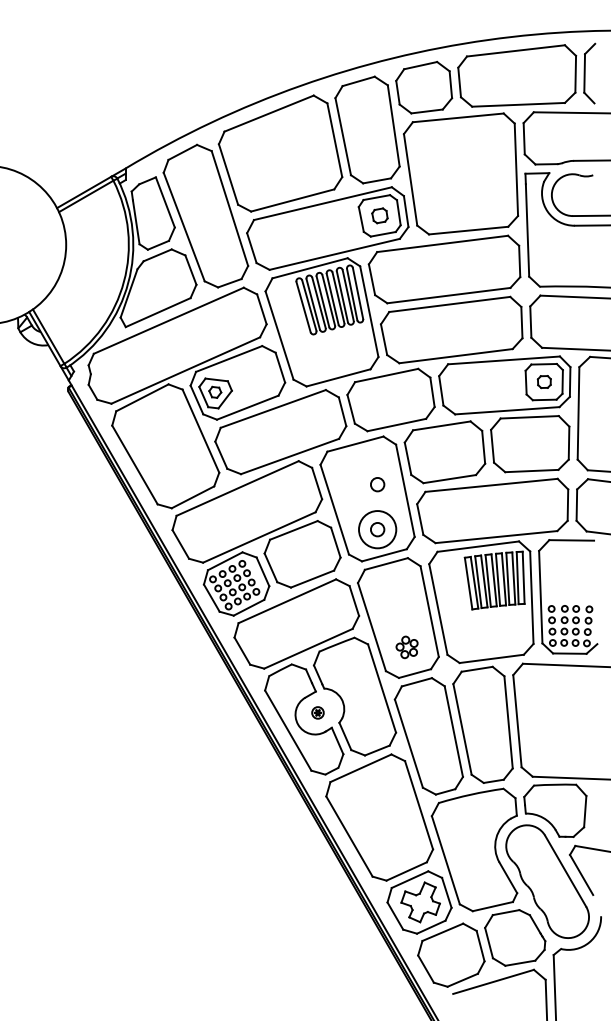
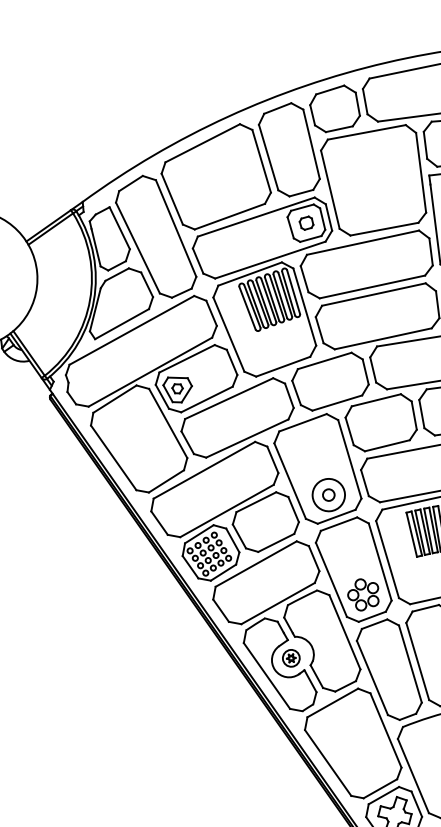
circle: (377, 484) -> (325, 456), removed
part: (406, 647) -> (362, 594), size x1.67
part: (317, 712) -> (290, 658), size x1.67

